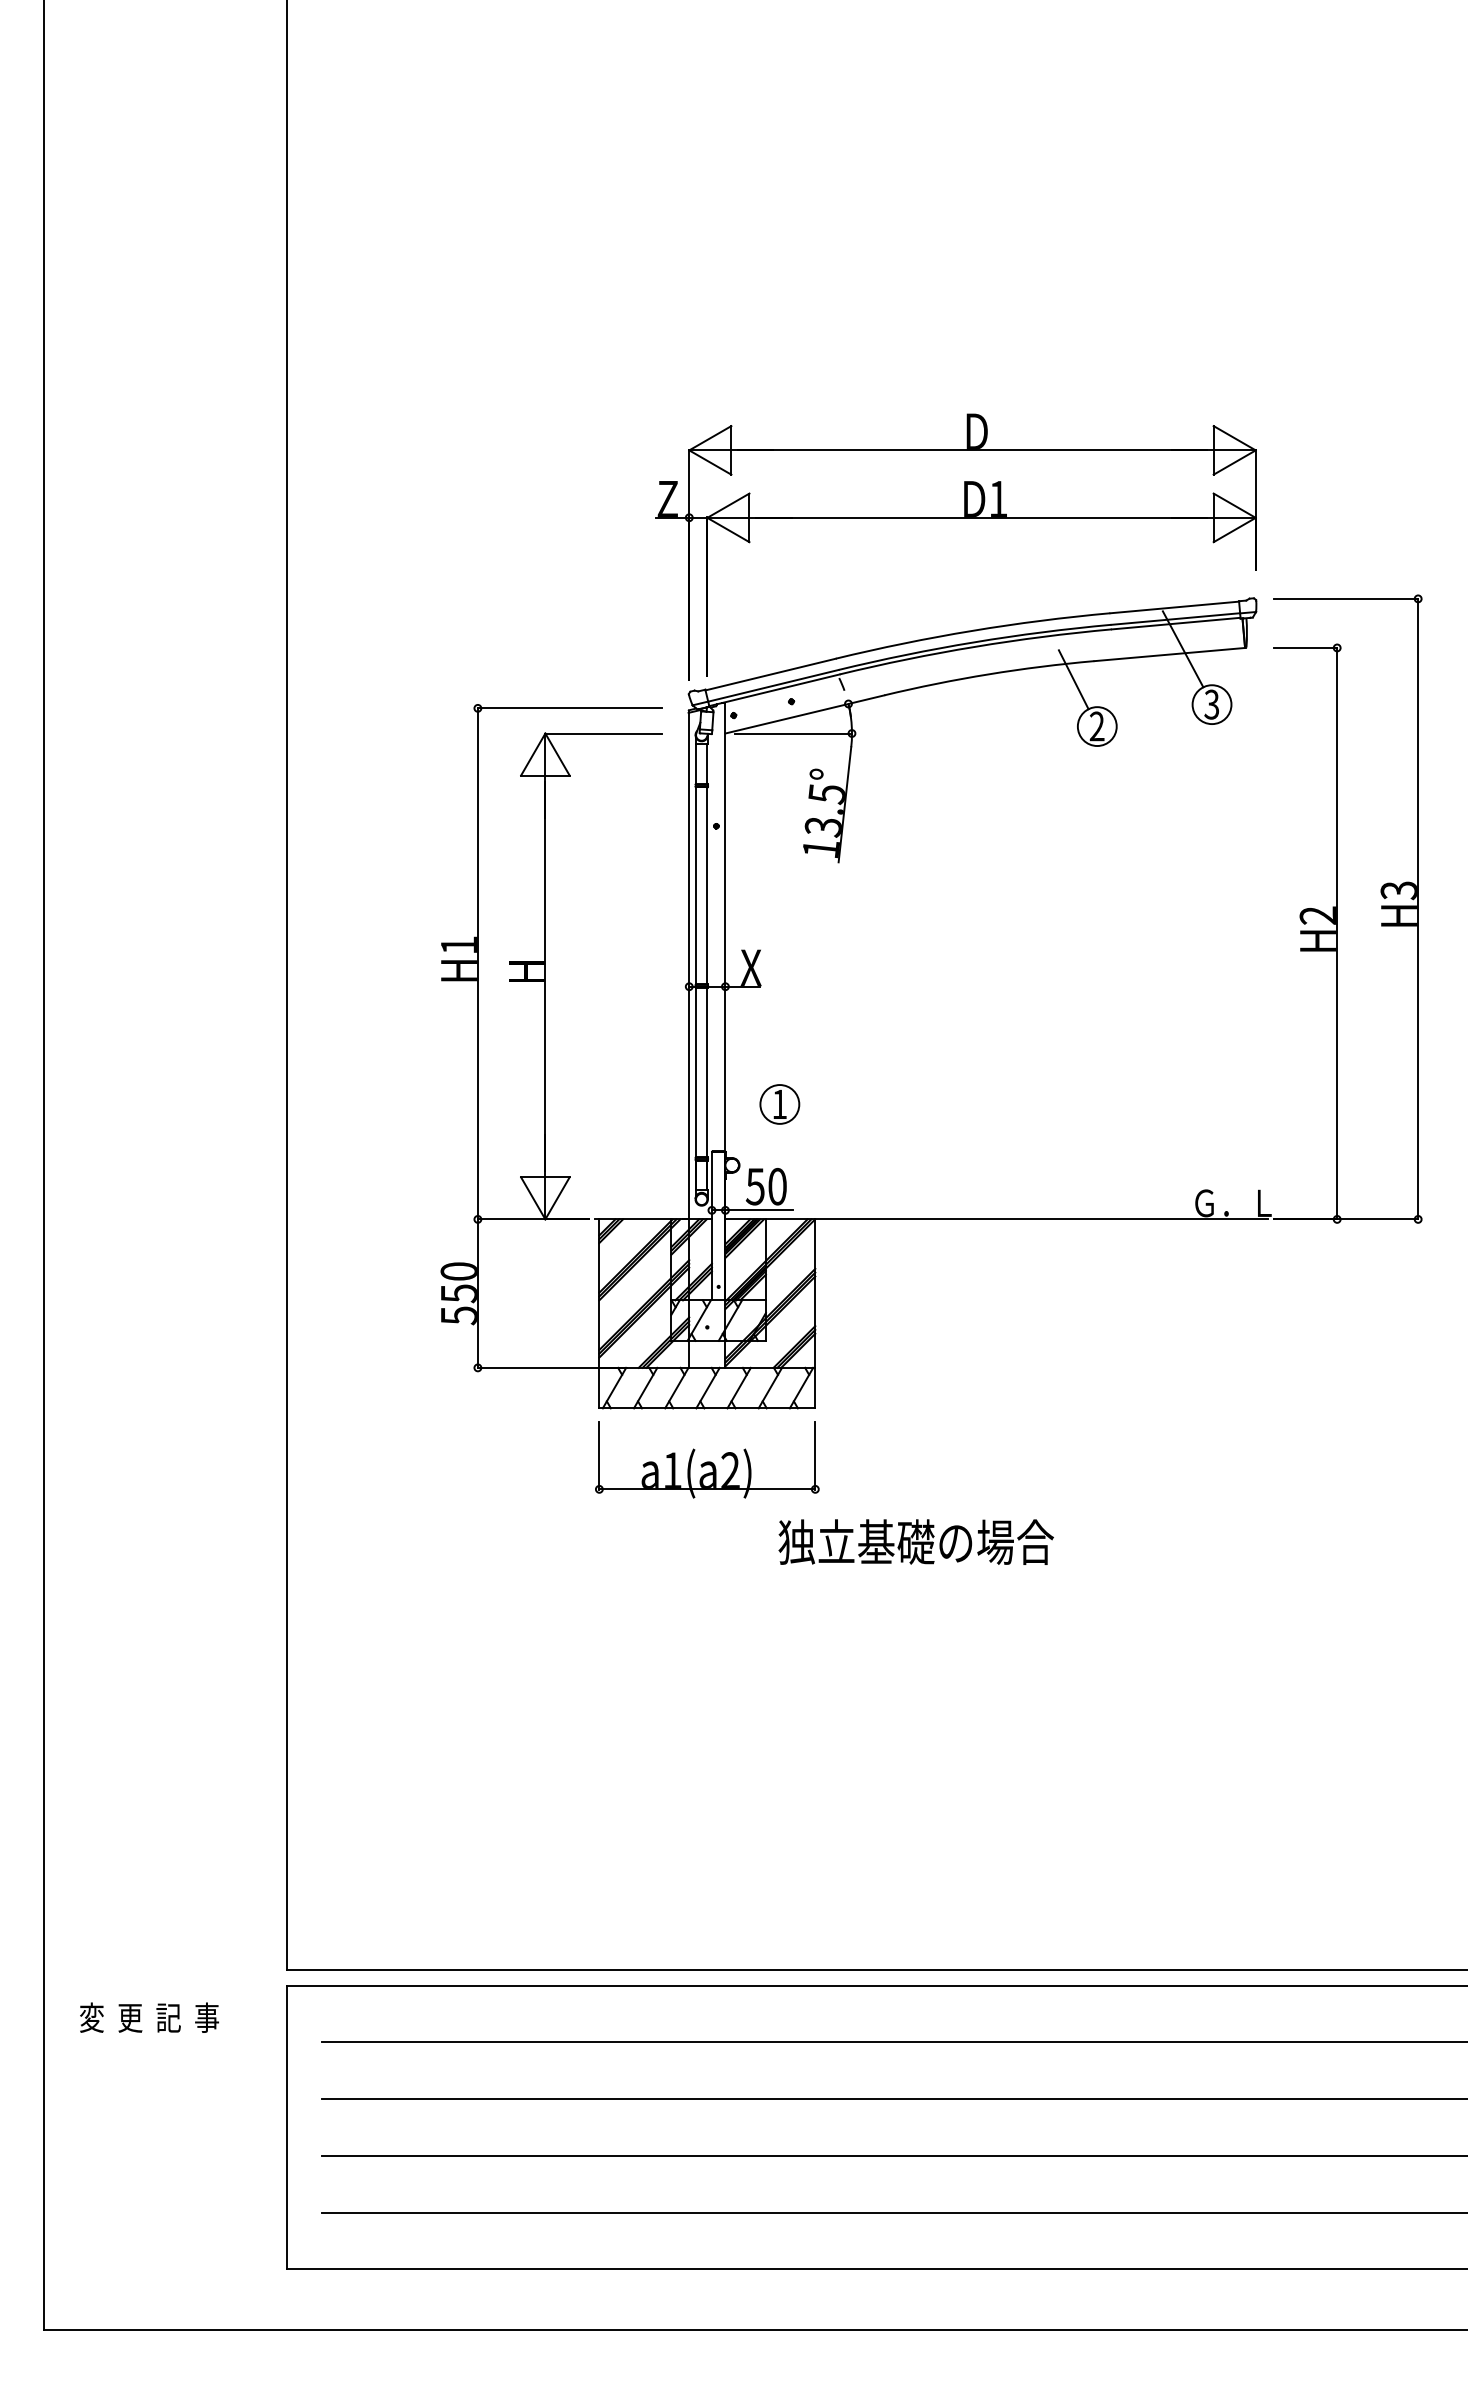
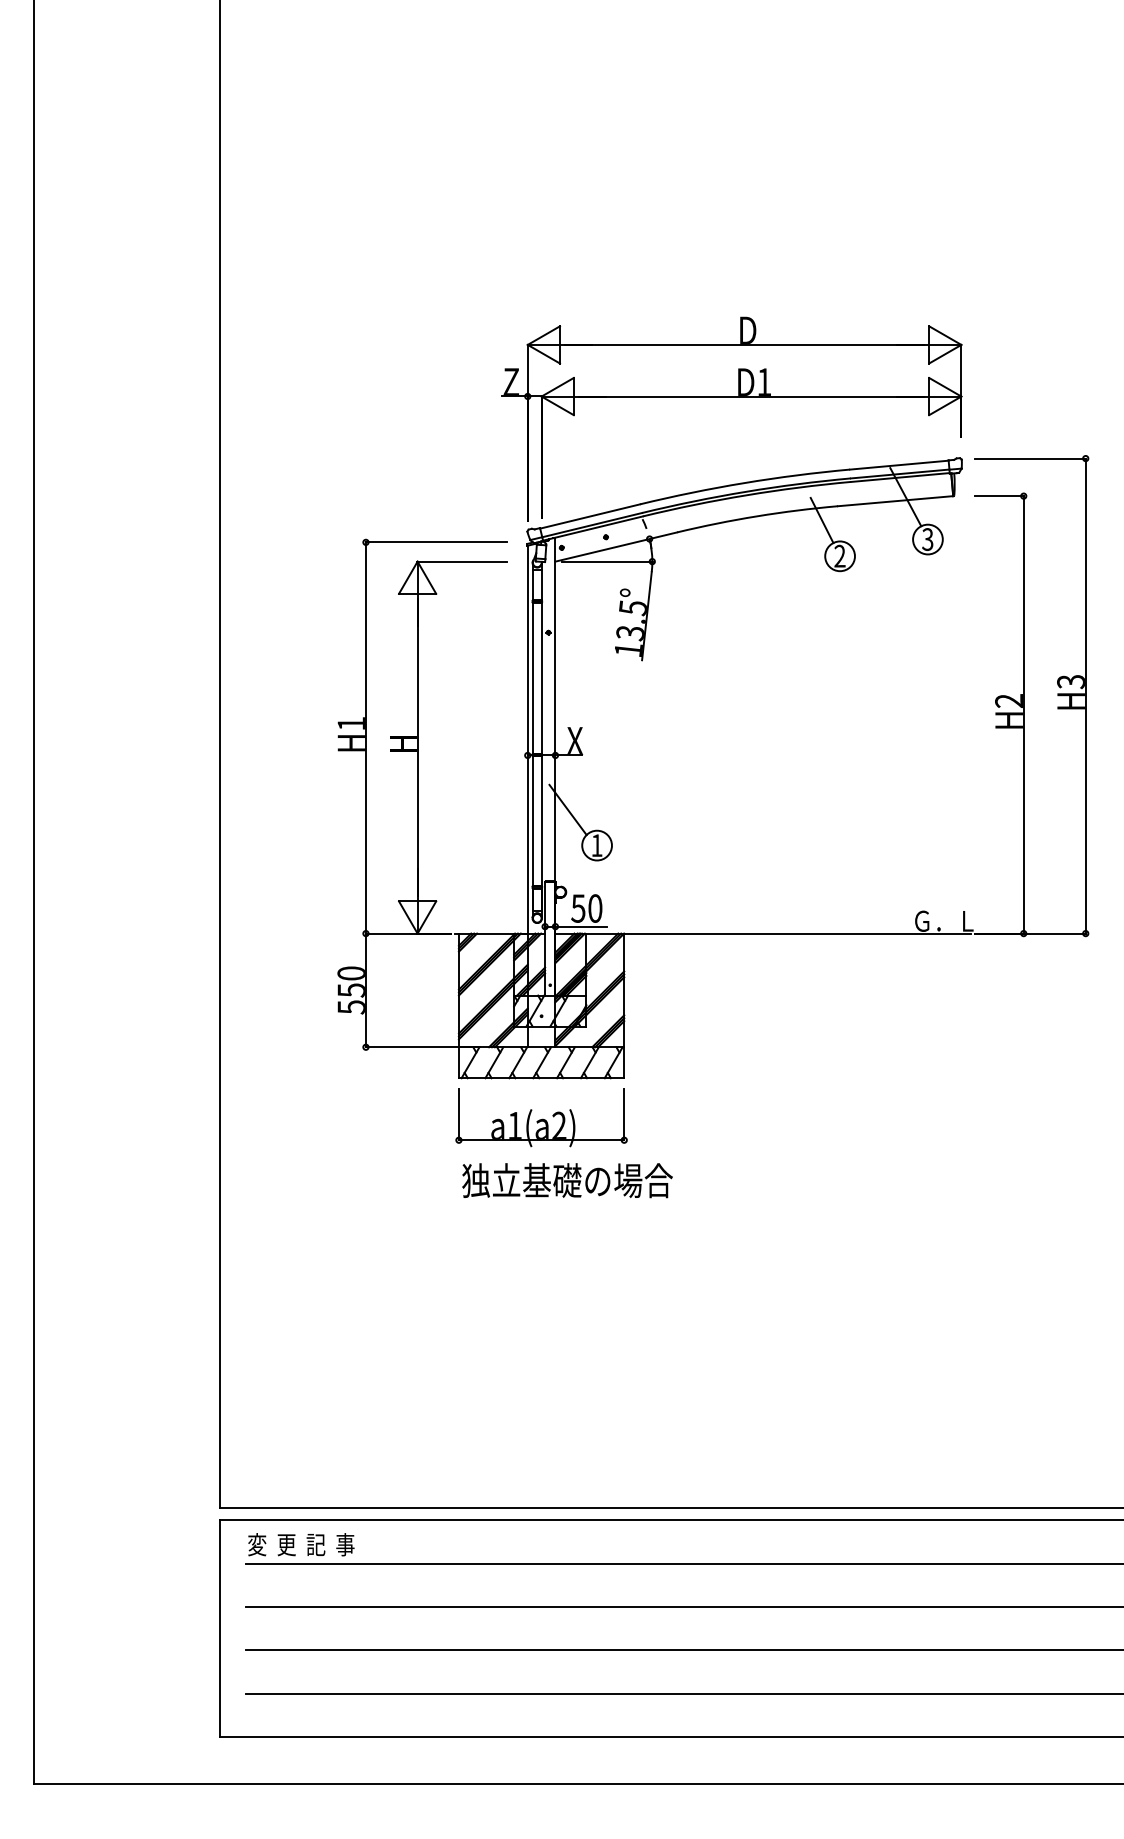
line: (741, 1057) -> (567, 809), added
text: (915, 1541) -> (566, 1180), moved
text: (149, 2017) -> (301, 1544), moved

